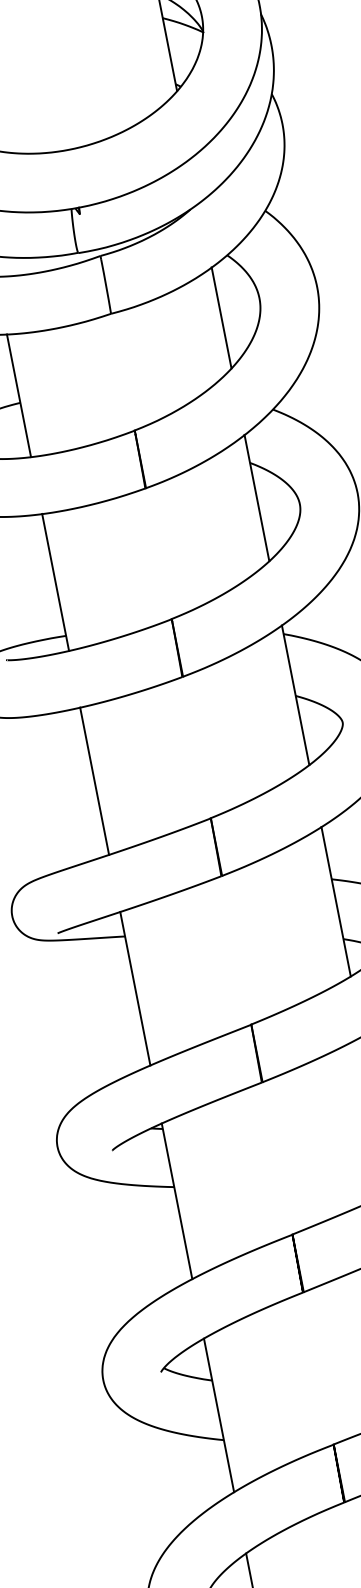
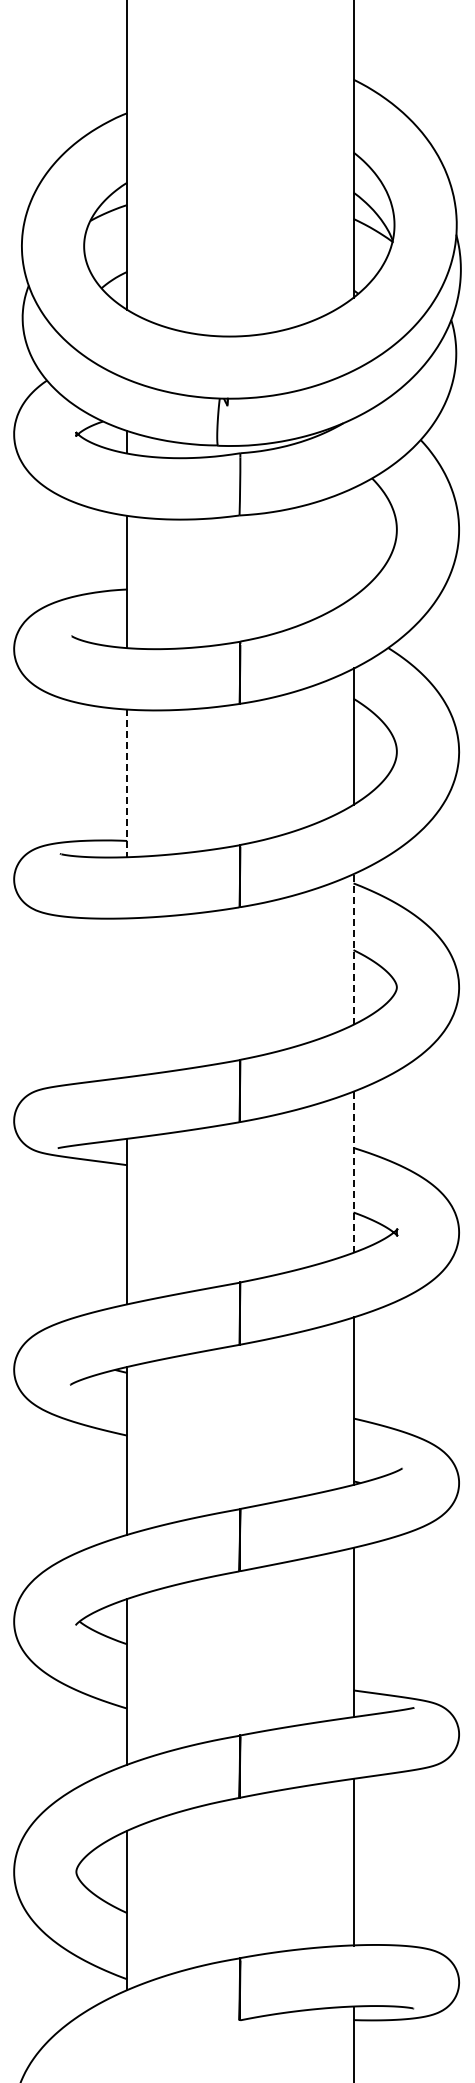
line: (221, 317) -> (353, 541), removed
line: (55, 582) -> (127, 783), solid -> dashed
line: (295, 694) -> (353, 948), solid -> dashed
line: (94, 780) -> (127, 997), removed
line: (336, 902) -> (353, 1172), solid -> dashed

